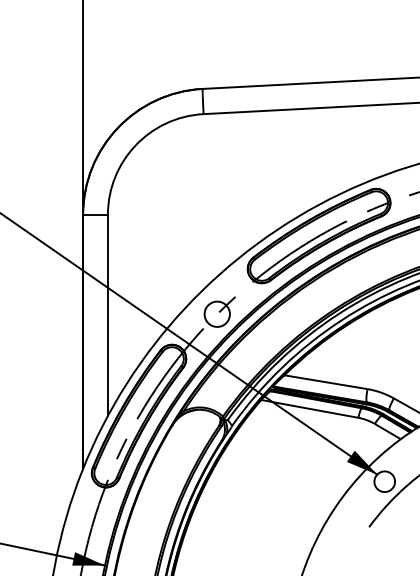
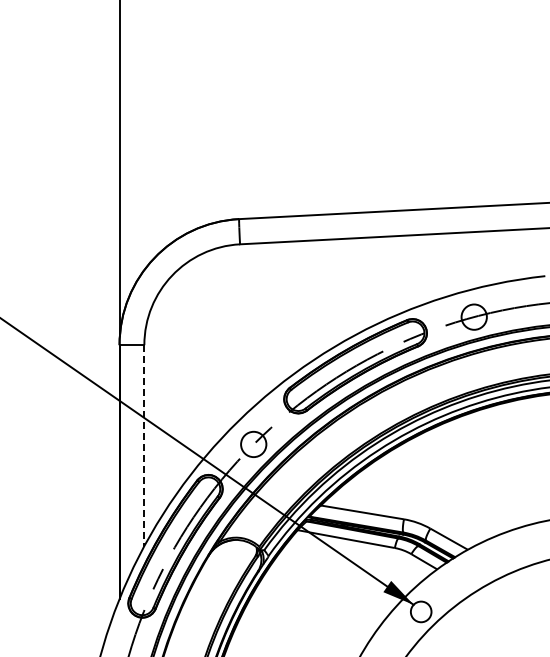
line: (108, 315) -> (144, 445), solid -> dashed

